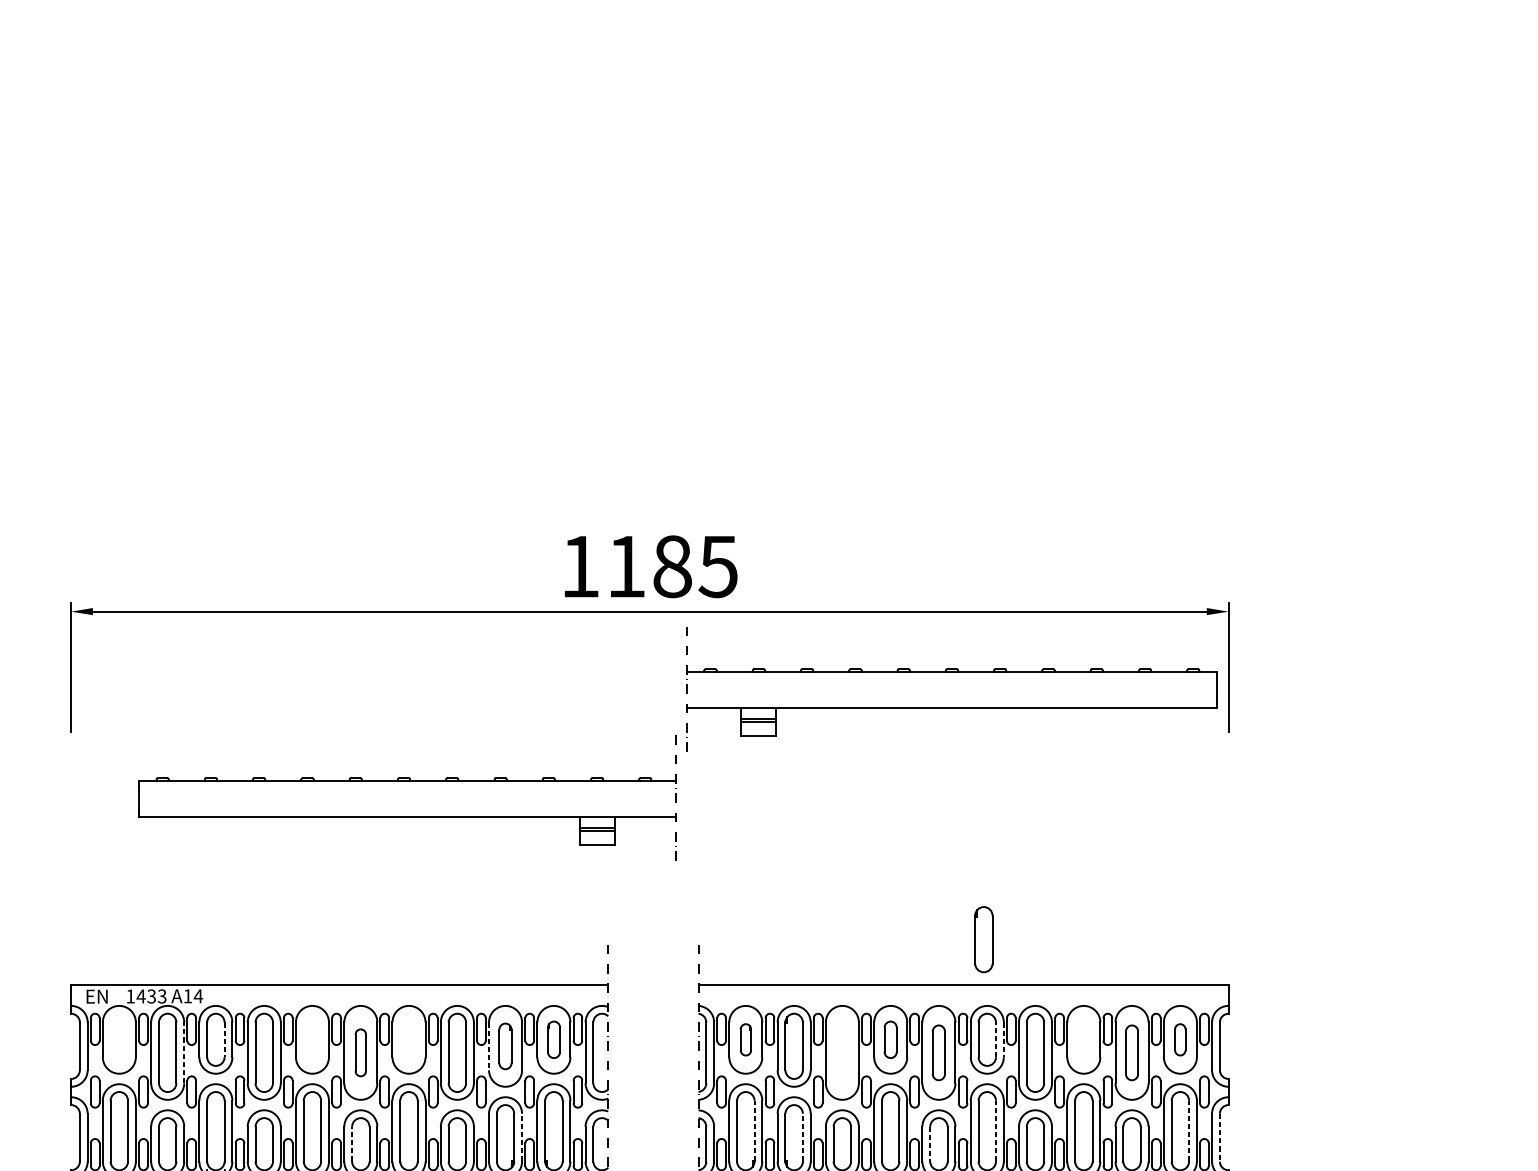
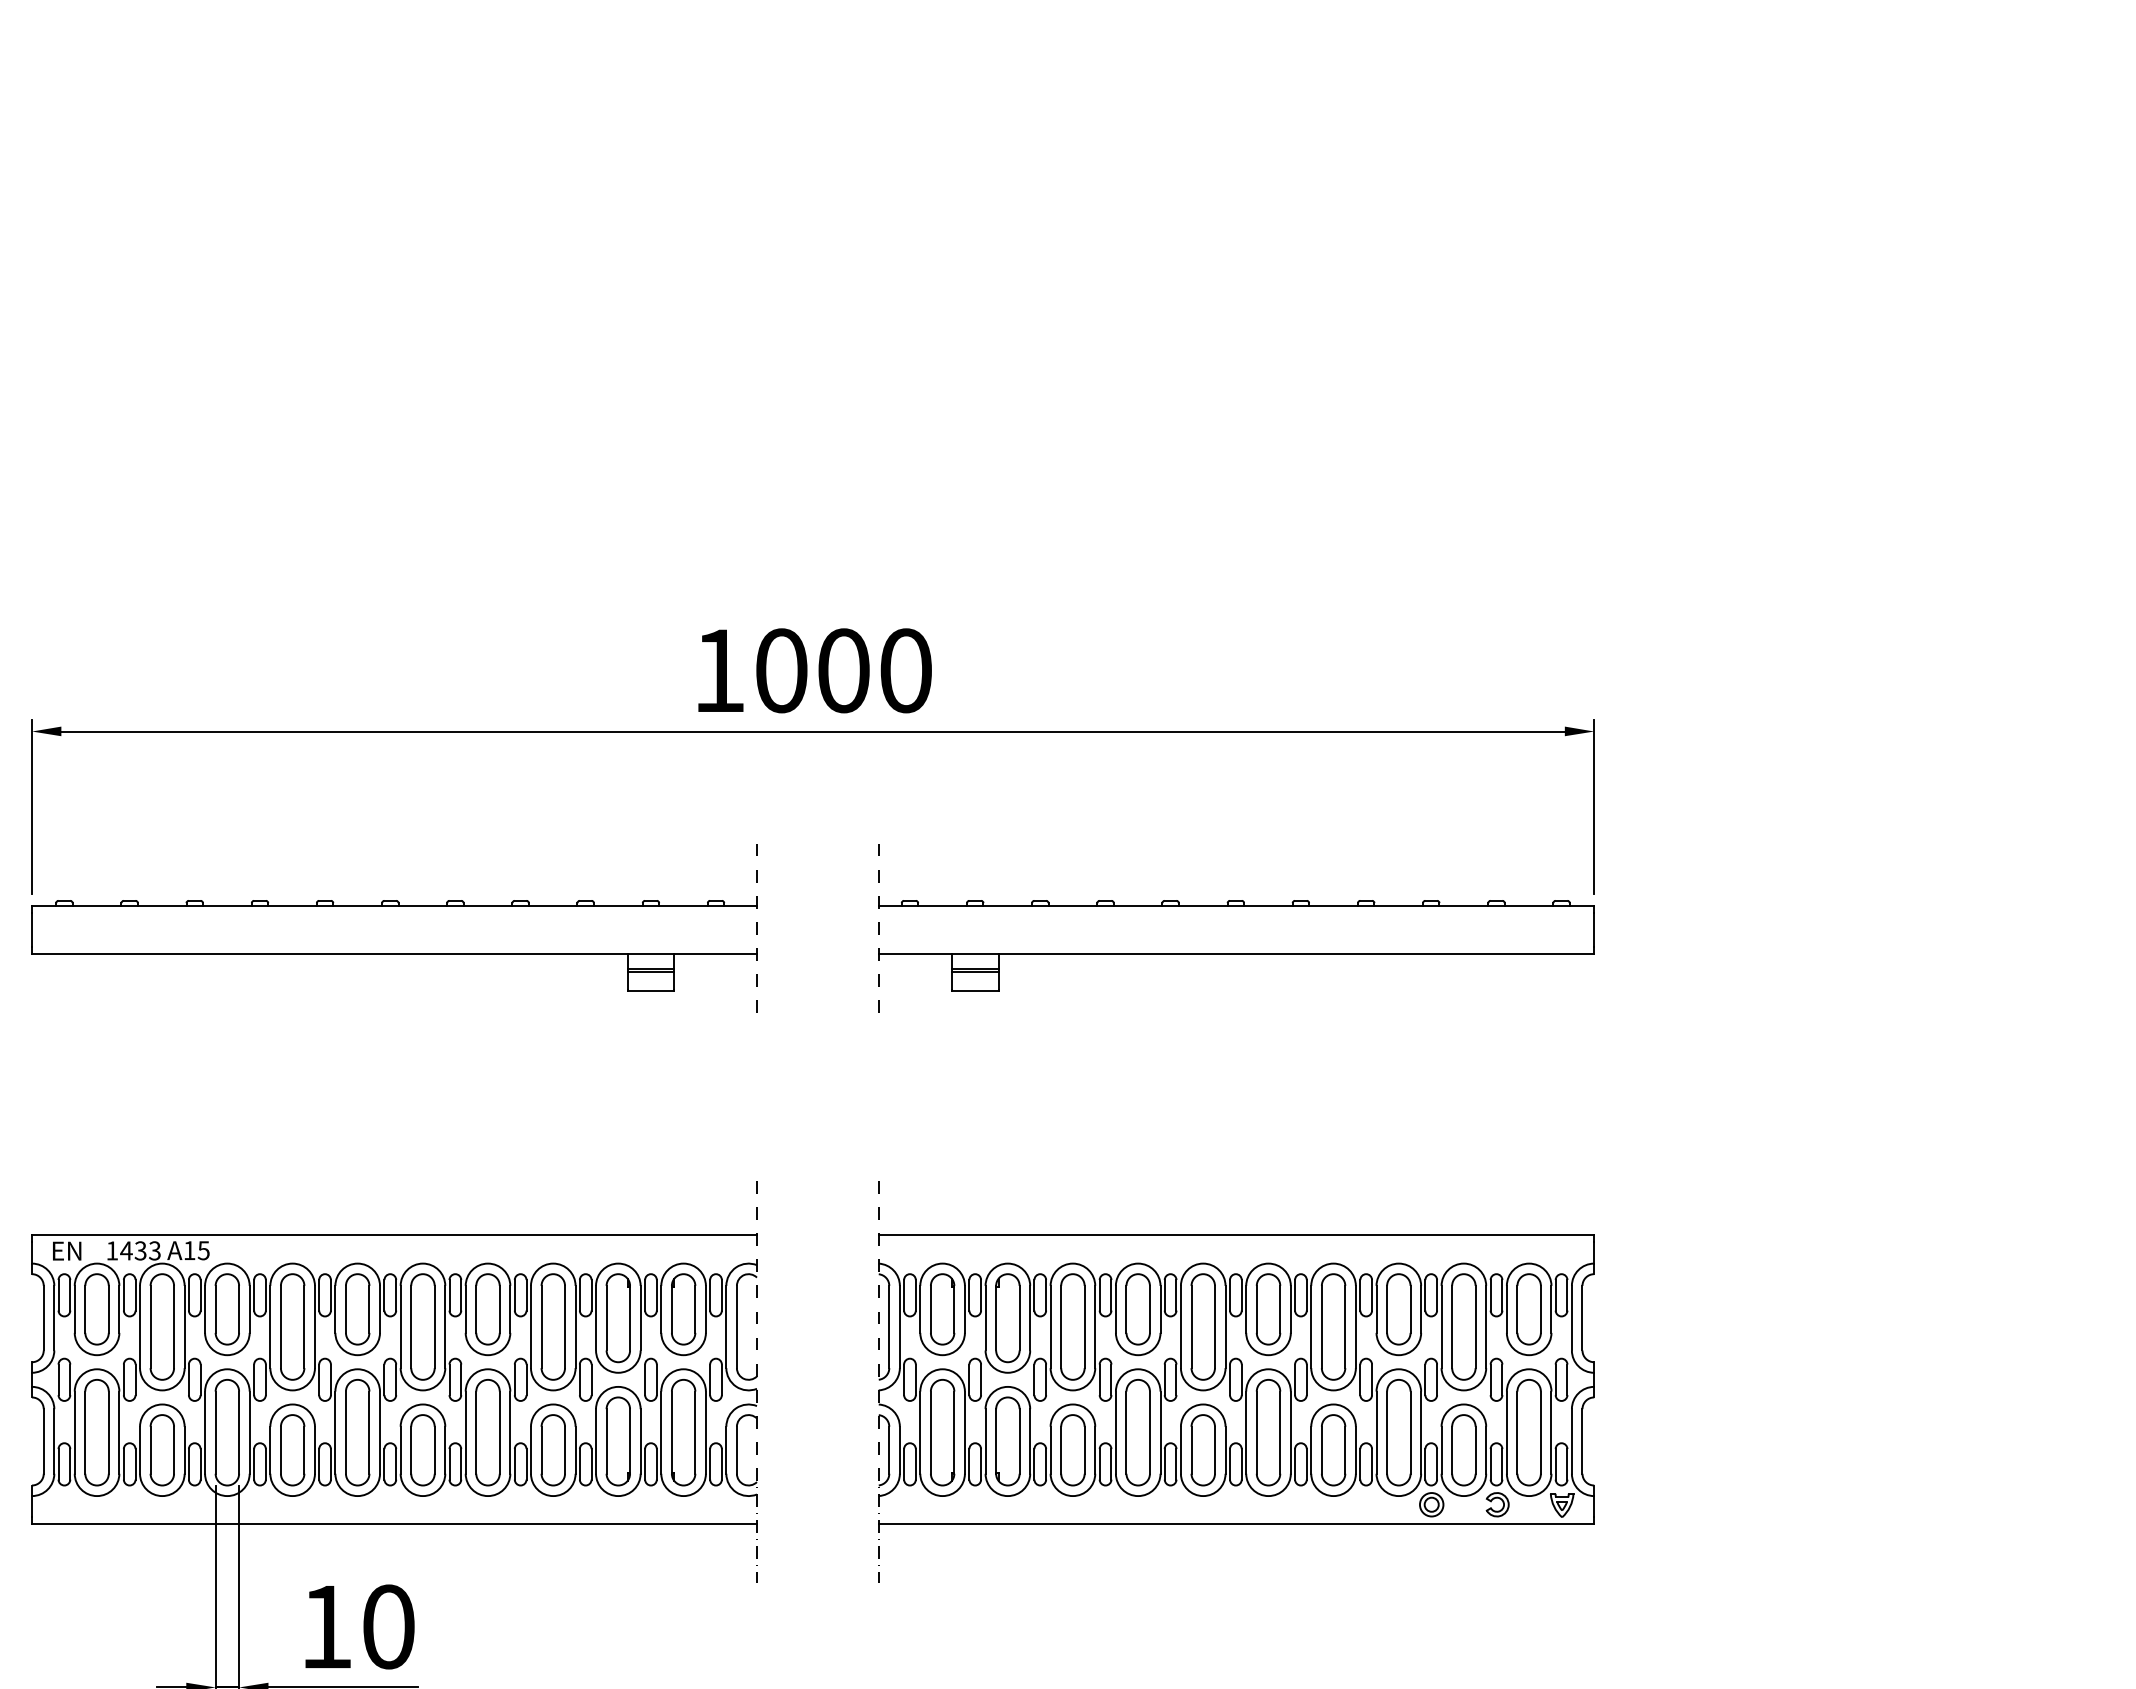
text: (672, 566) -> (843, 670), 1185 -> 1000
part: (952, 673) -> (1236, 906), moved
part: (407, 782) -> (394, 906), moved
part: (983, 939) -> (1263, 1174), removed
text: (198, 996) -> (203, 1250), A14 -> A15
part: (118, 1039) -> (96, 1309), added
line: (224, 1039) -> (239, 1309), dashed -> solid
part: (312, 1039) -> (357, 1309), added
part: (408, 1039) -> (487, 1309), added
part: (553, 1039) -> (683, 1309), size x1.43
part: (745, 1039) -> (942, 1309), size x1.67
part: (890, 1039) -> (1137, 1309), size x1.43
line: (996, 1039) -> (1280, 1308), dashed -> solid
line: (1003, 1039) -> (1290, 1309), dashed -> solid
part: (1083, 1039) -> (1398, 1309), added
part: (1179, 1039) -> (1528, 1309), size x1.67
line: (489, 1046) -> (596, 1318), dashed -> solid
part: (504, 1046) -> (617, 1318), size x1.43
line: (184, 1052) -> (184, 1326), dashed -> solid
part: (360, 1052) -> (422, 1326), size x1.67
part: (842, 1052) -> (1072, 1326), added
part: (938, 1052) -> (1202, 1326), size x1.43
part: (1131, 1052) -> (1463, 1326), size x1.43
line: (754, 1131) -> (954, 1432), dashed -> solid
line: (996, 1131) -> (1280, 1432), dashed -> solid
line: (1188, 1131) -> (1540, 1432), dashed -> solid
line: (521, 1136) -> (640, 1440), dashed -> solid
line: (802, 1136) -> (1019, 1440), dashed -> solid
line: (1219, 1137) -> (1582, 1441), dashed -> solid
line: (352, 1143) -> (411, 1449), dashed -> solid
line: (930, 1144) -> (1191, 1450), dashed -> solid

